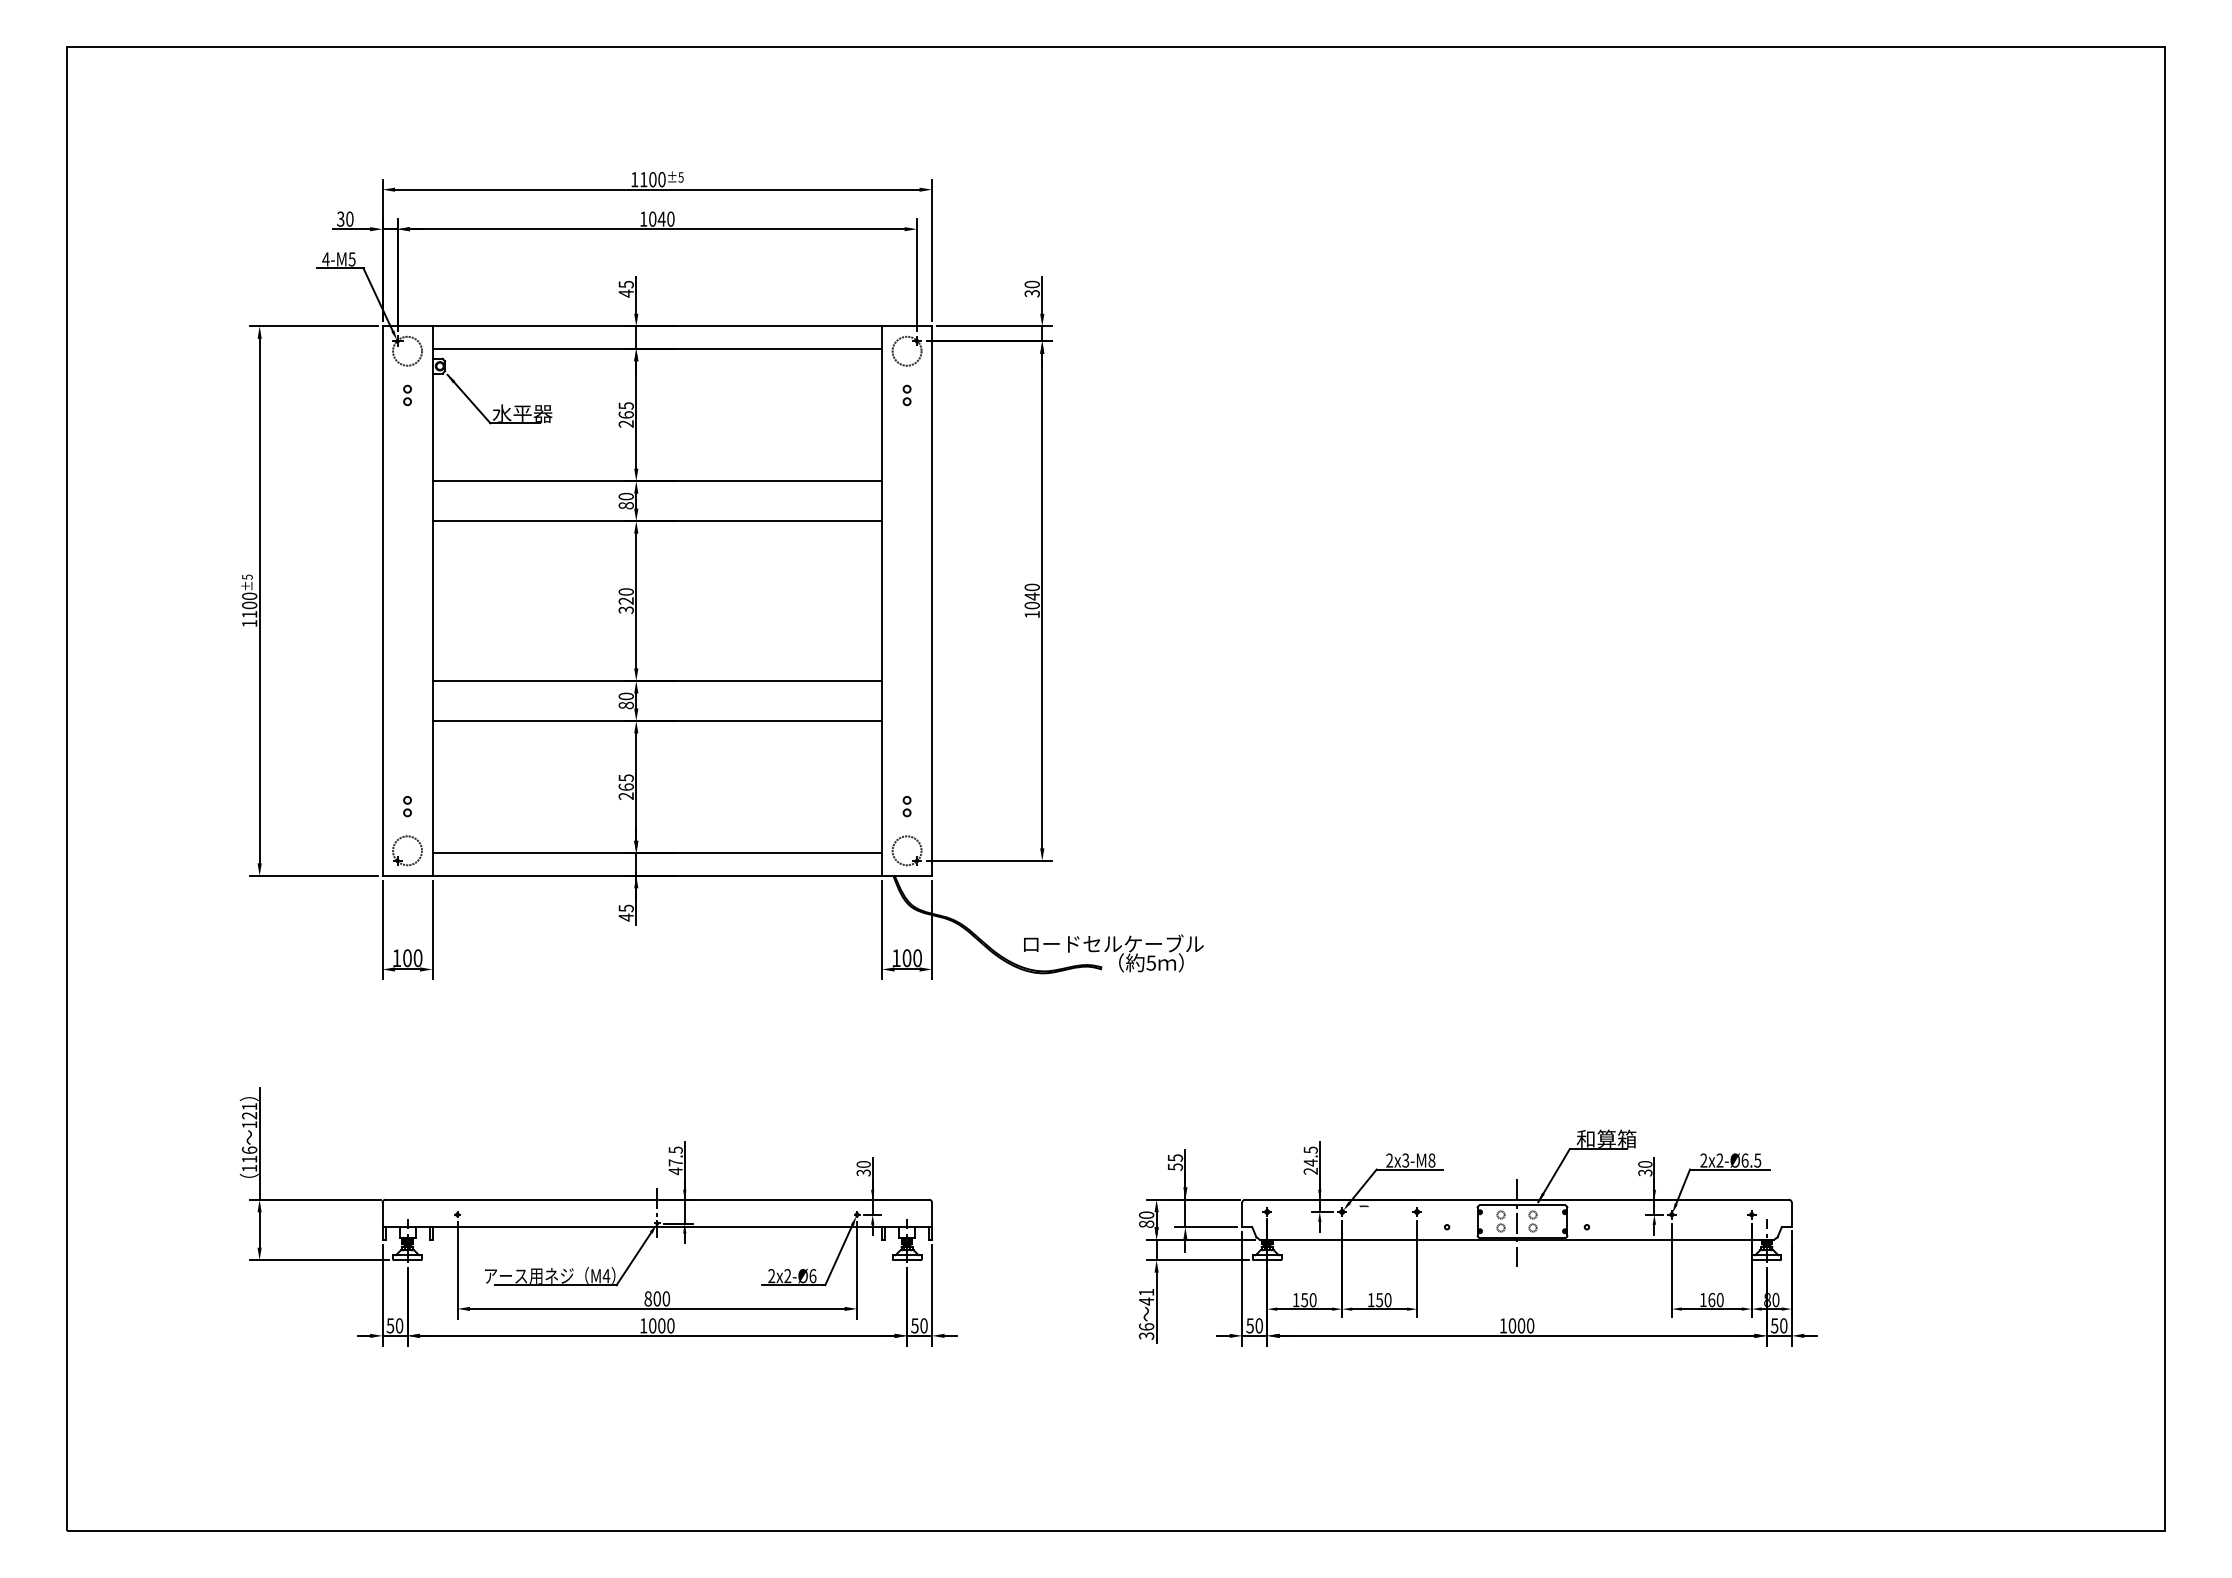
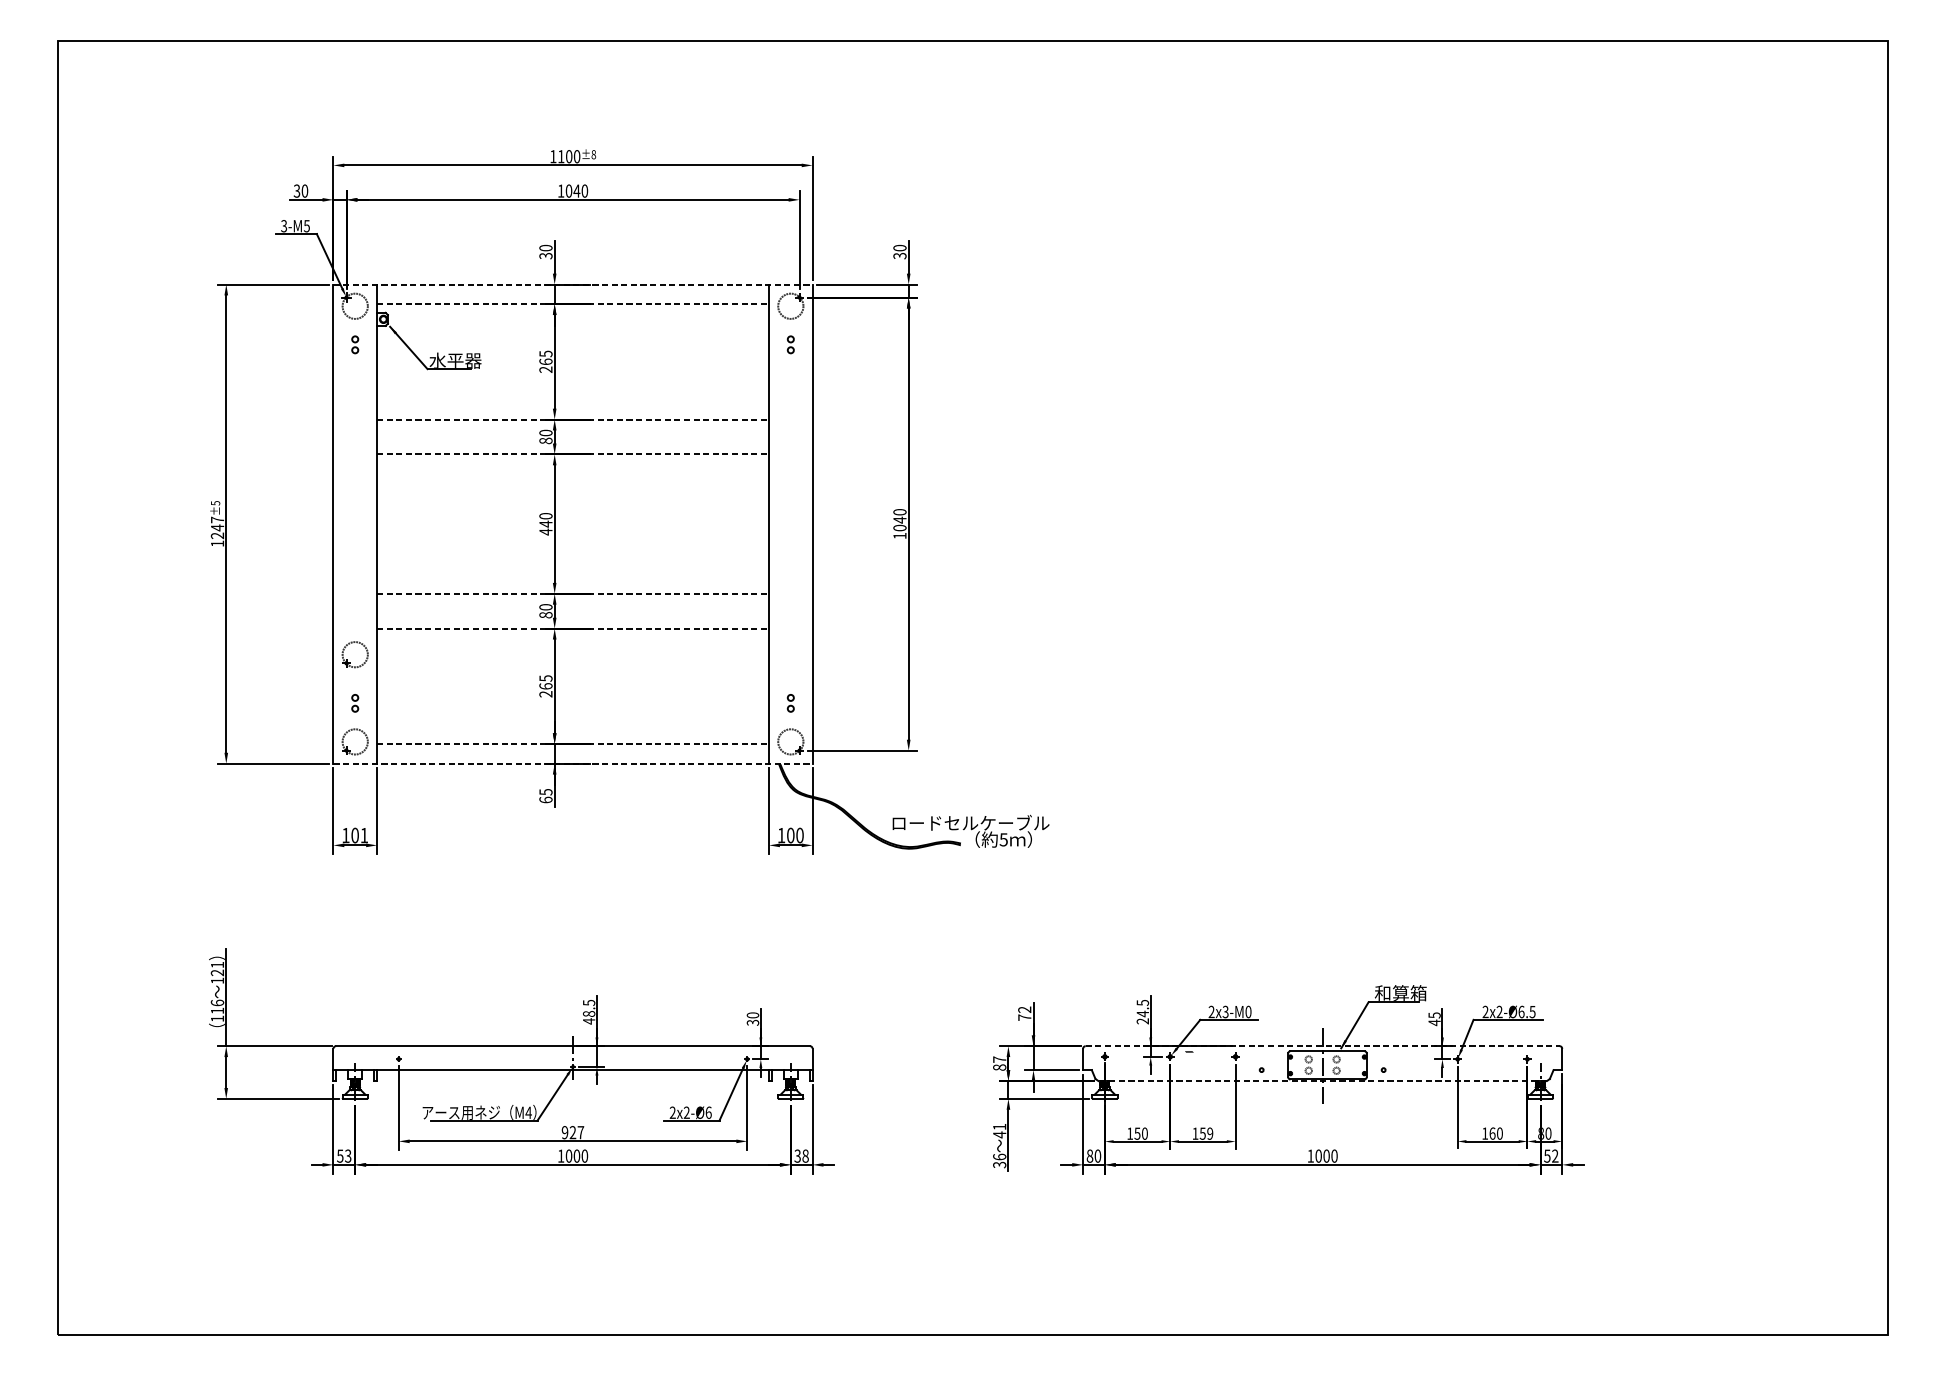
text: (680, 177) -> (593, 154), ±5 -> ±8
text: (325, 259) -> (283, 226), 4-M5 -> 3-M5
text: (625, 288) -> (545, 251), 45 -> 30
line: (657, 326) -> (573, 284), solid -> dashed
line: (657, 348) -> (573, 303), solid -> dashed
line: (657, 481) -> (573, 419), solid -> dashed
line: (657, 521) -> (573, 454), solid -> dashed
text: (249, 605) -> (217, 527), 1100 -> 1247
text: (625, 605) -> (545, 527), 320 -> 440
line: (657, 680) -> (573, 593), solid -> dashed
line: (657, 720) -> (573, 628), solid -> dashed
part: (398, 756) -> (347, 659), added
line: (657, 853) -> (573, 744), solid -> dashed
line: (657, 875) -> (573, 763), solid -> dashed
text: (625, 917) -> (545, 800), 45 -> 65
text: (417, 958) -> (363, 835), 100 -> 101
text: (1431, 1160) -> (1248, 1011), 2x3-M8 -> 2x3-M0
text: (675, 1162) -> (588, 1013), 47.5 -> 48.5
text: (1175, 1162) -> (1024, 1013), 55 -> 72
text: (1645, 1168) -> (1434, 1018), 30 -> 45
line: (1517, 1199) -> (1323, 1045), solid -> dashed
text: (1146, 1214) -> (999, 1059), 80 -> 87
line: (1516, 1239) -> (1322, 1080), solid -> dashed
text: (657, 1298) -> (573, 1132), 800 -> 927
text: (1387, 1300) -> (1209, 1134), 150 -> 159
text: (399, 1325) -> (348, 1155), 50 -> 53
text: (919, 1325) -> (801, 1155), 50 -> 38
text: (1249, 1325) -> (1089, 1155), 50 -> 80
text: (1783, 1325) -> (1555, 1155), 50 -> 52

